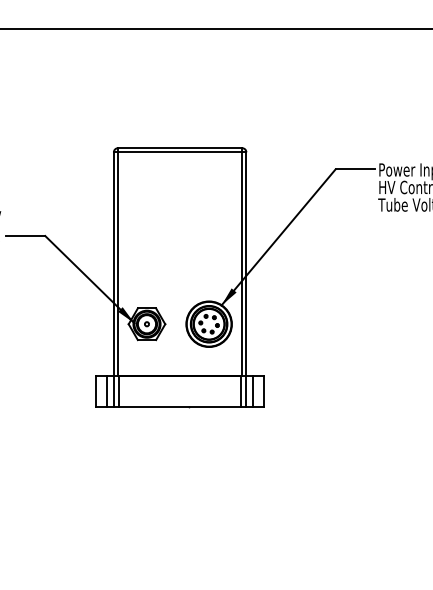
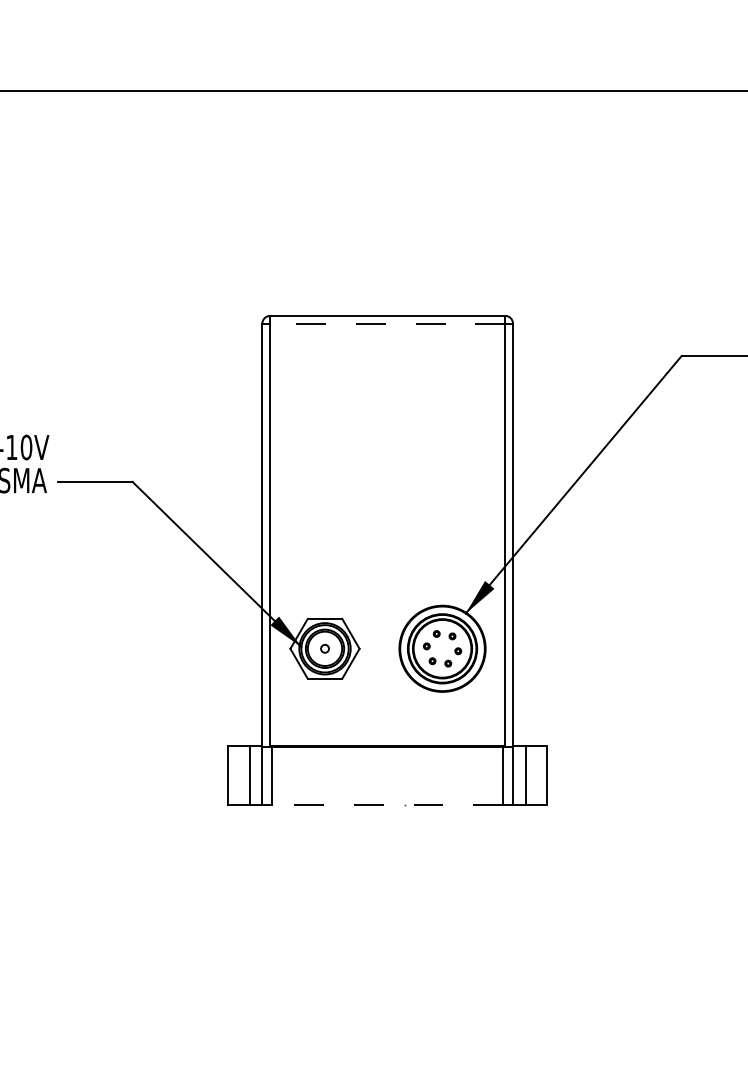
line: (179, 152) -> (386, 323), solid -> dashed
line: (179, 407) -> (386, 806), solid -> dashed

